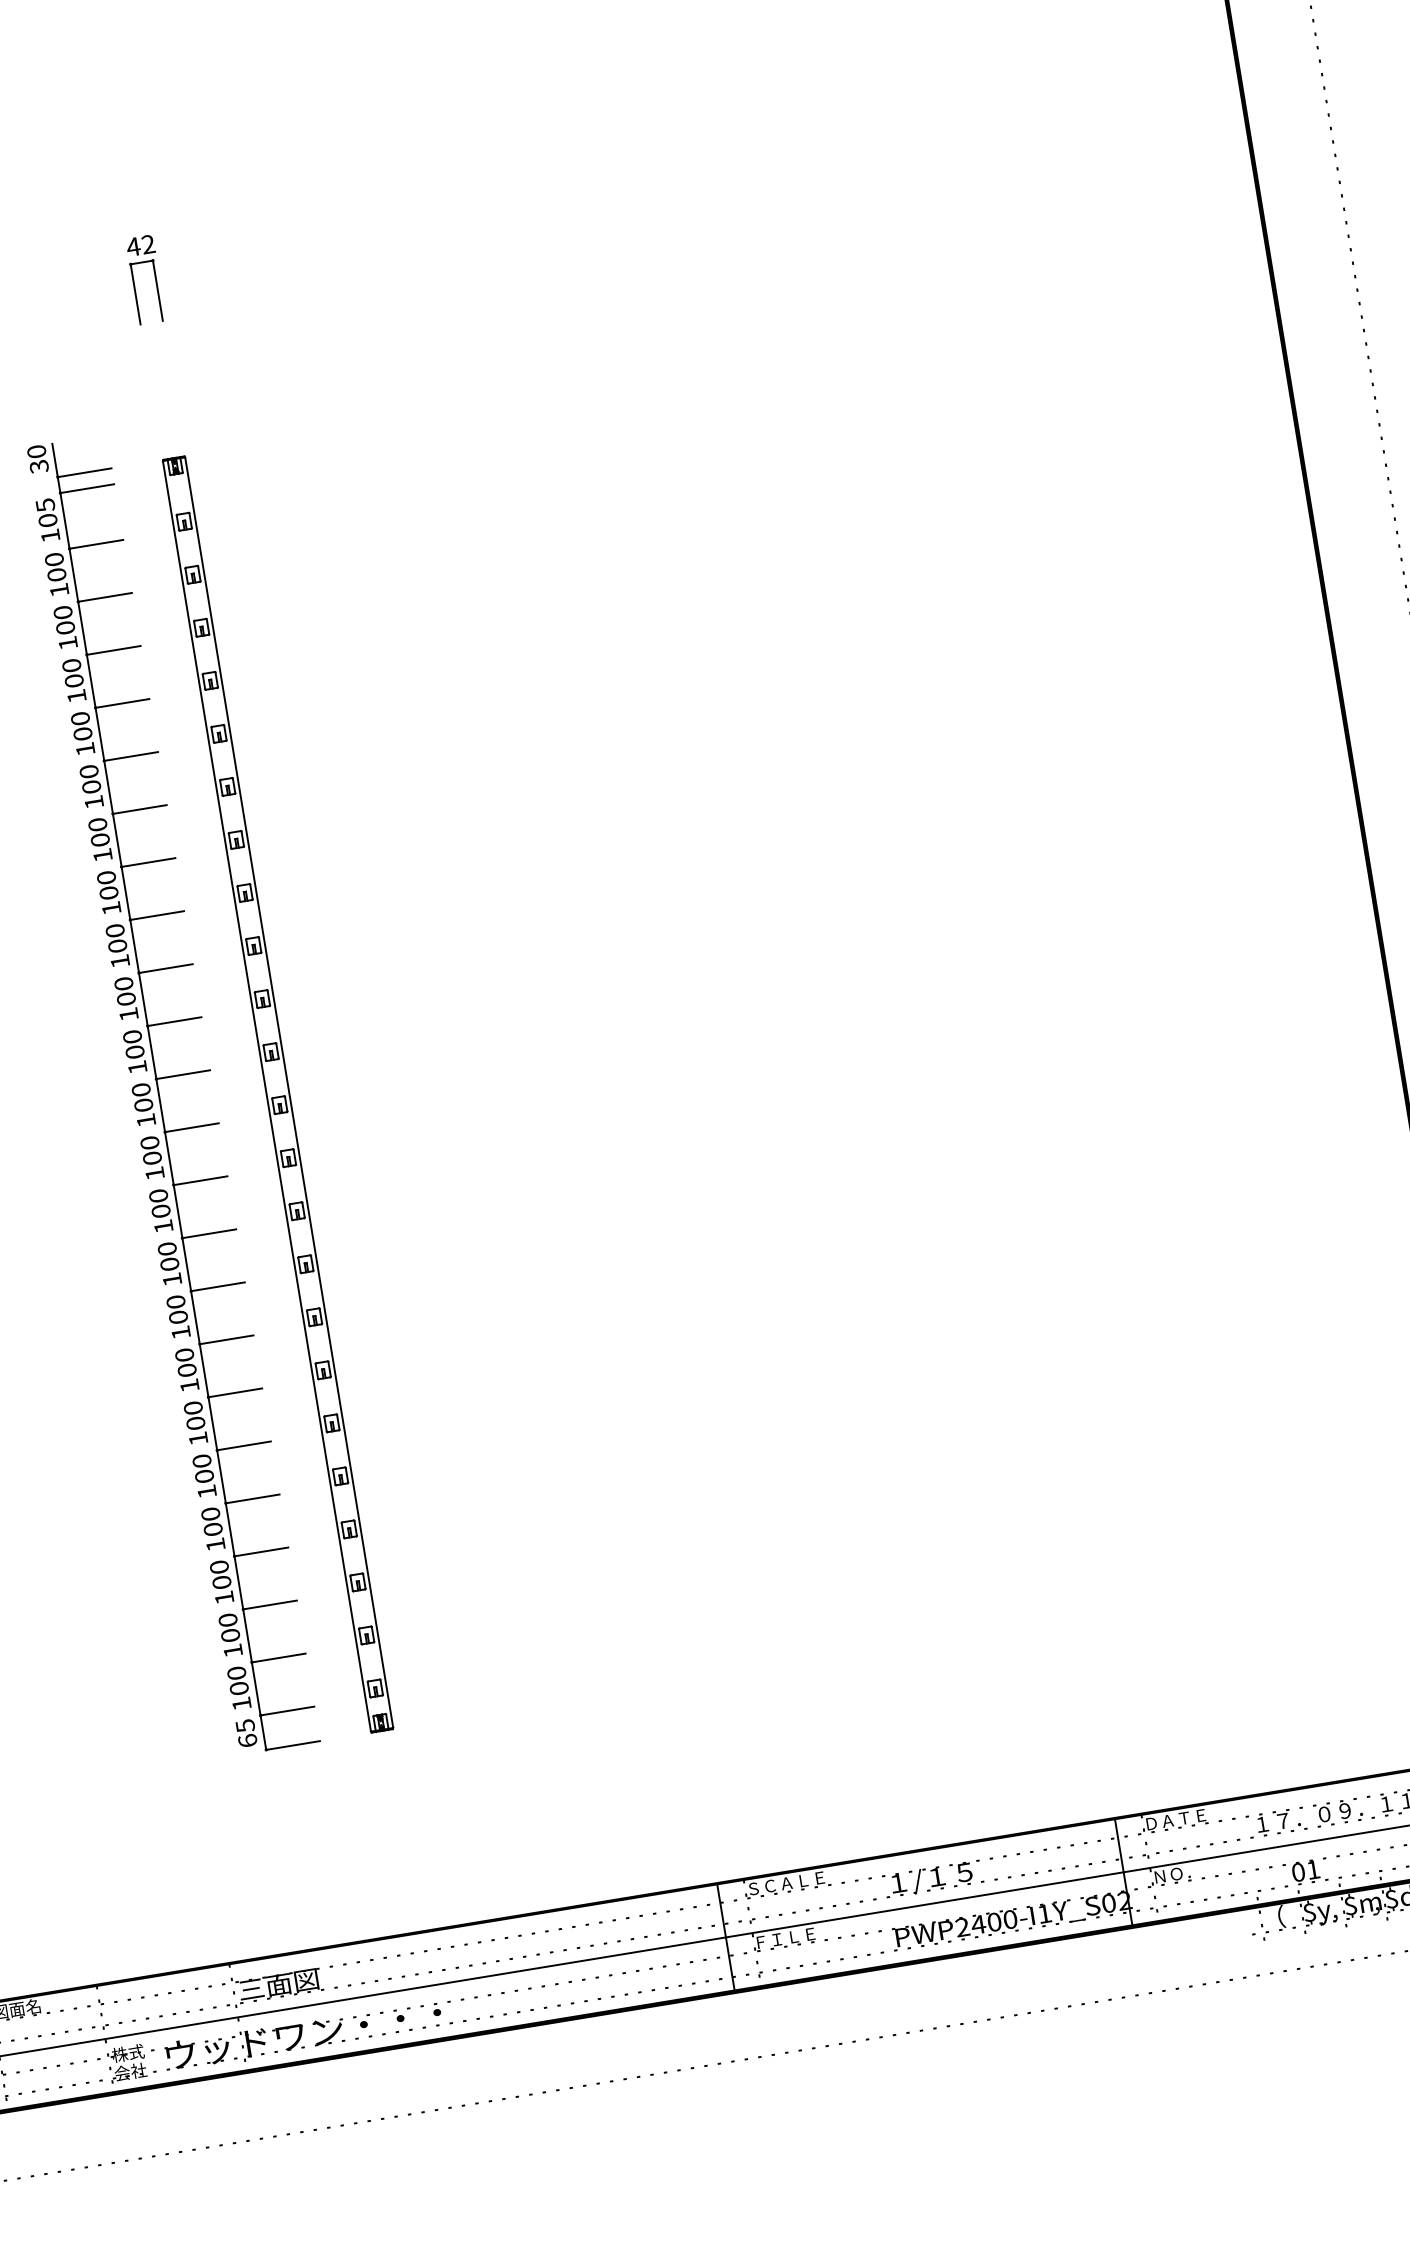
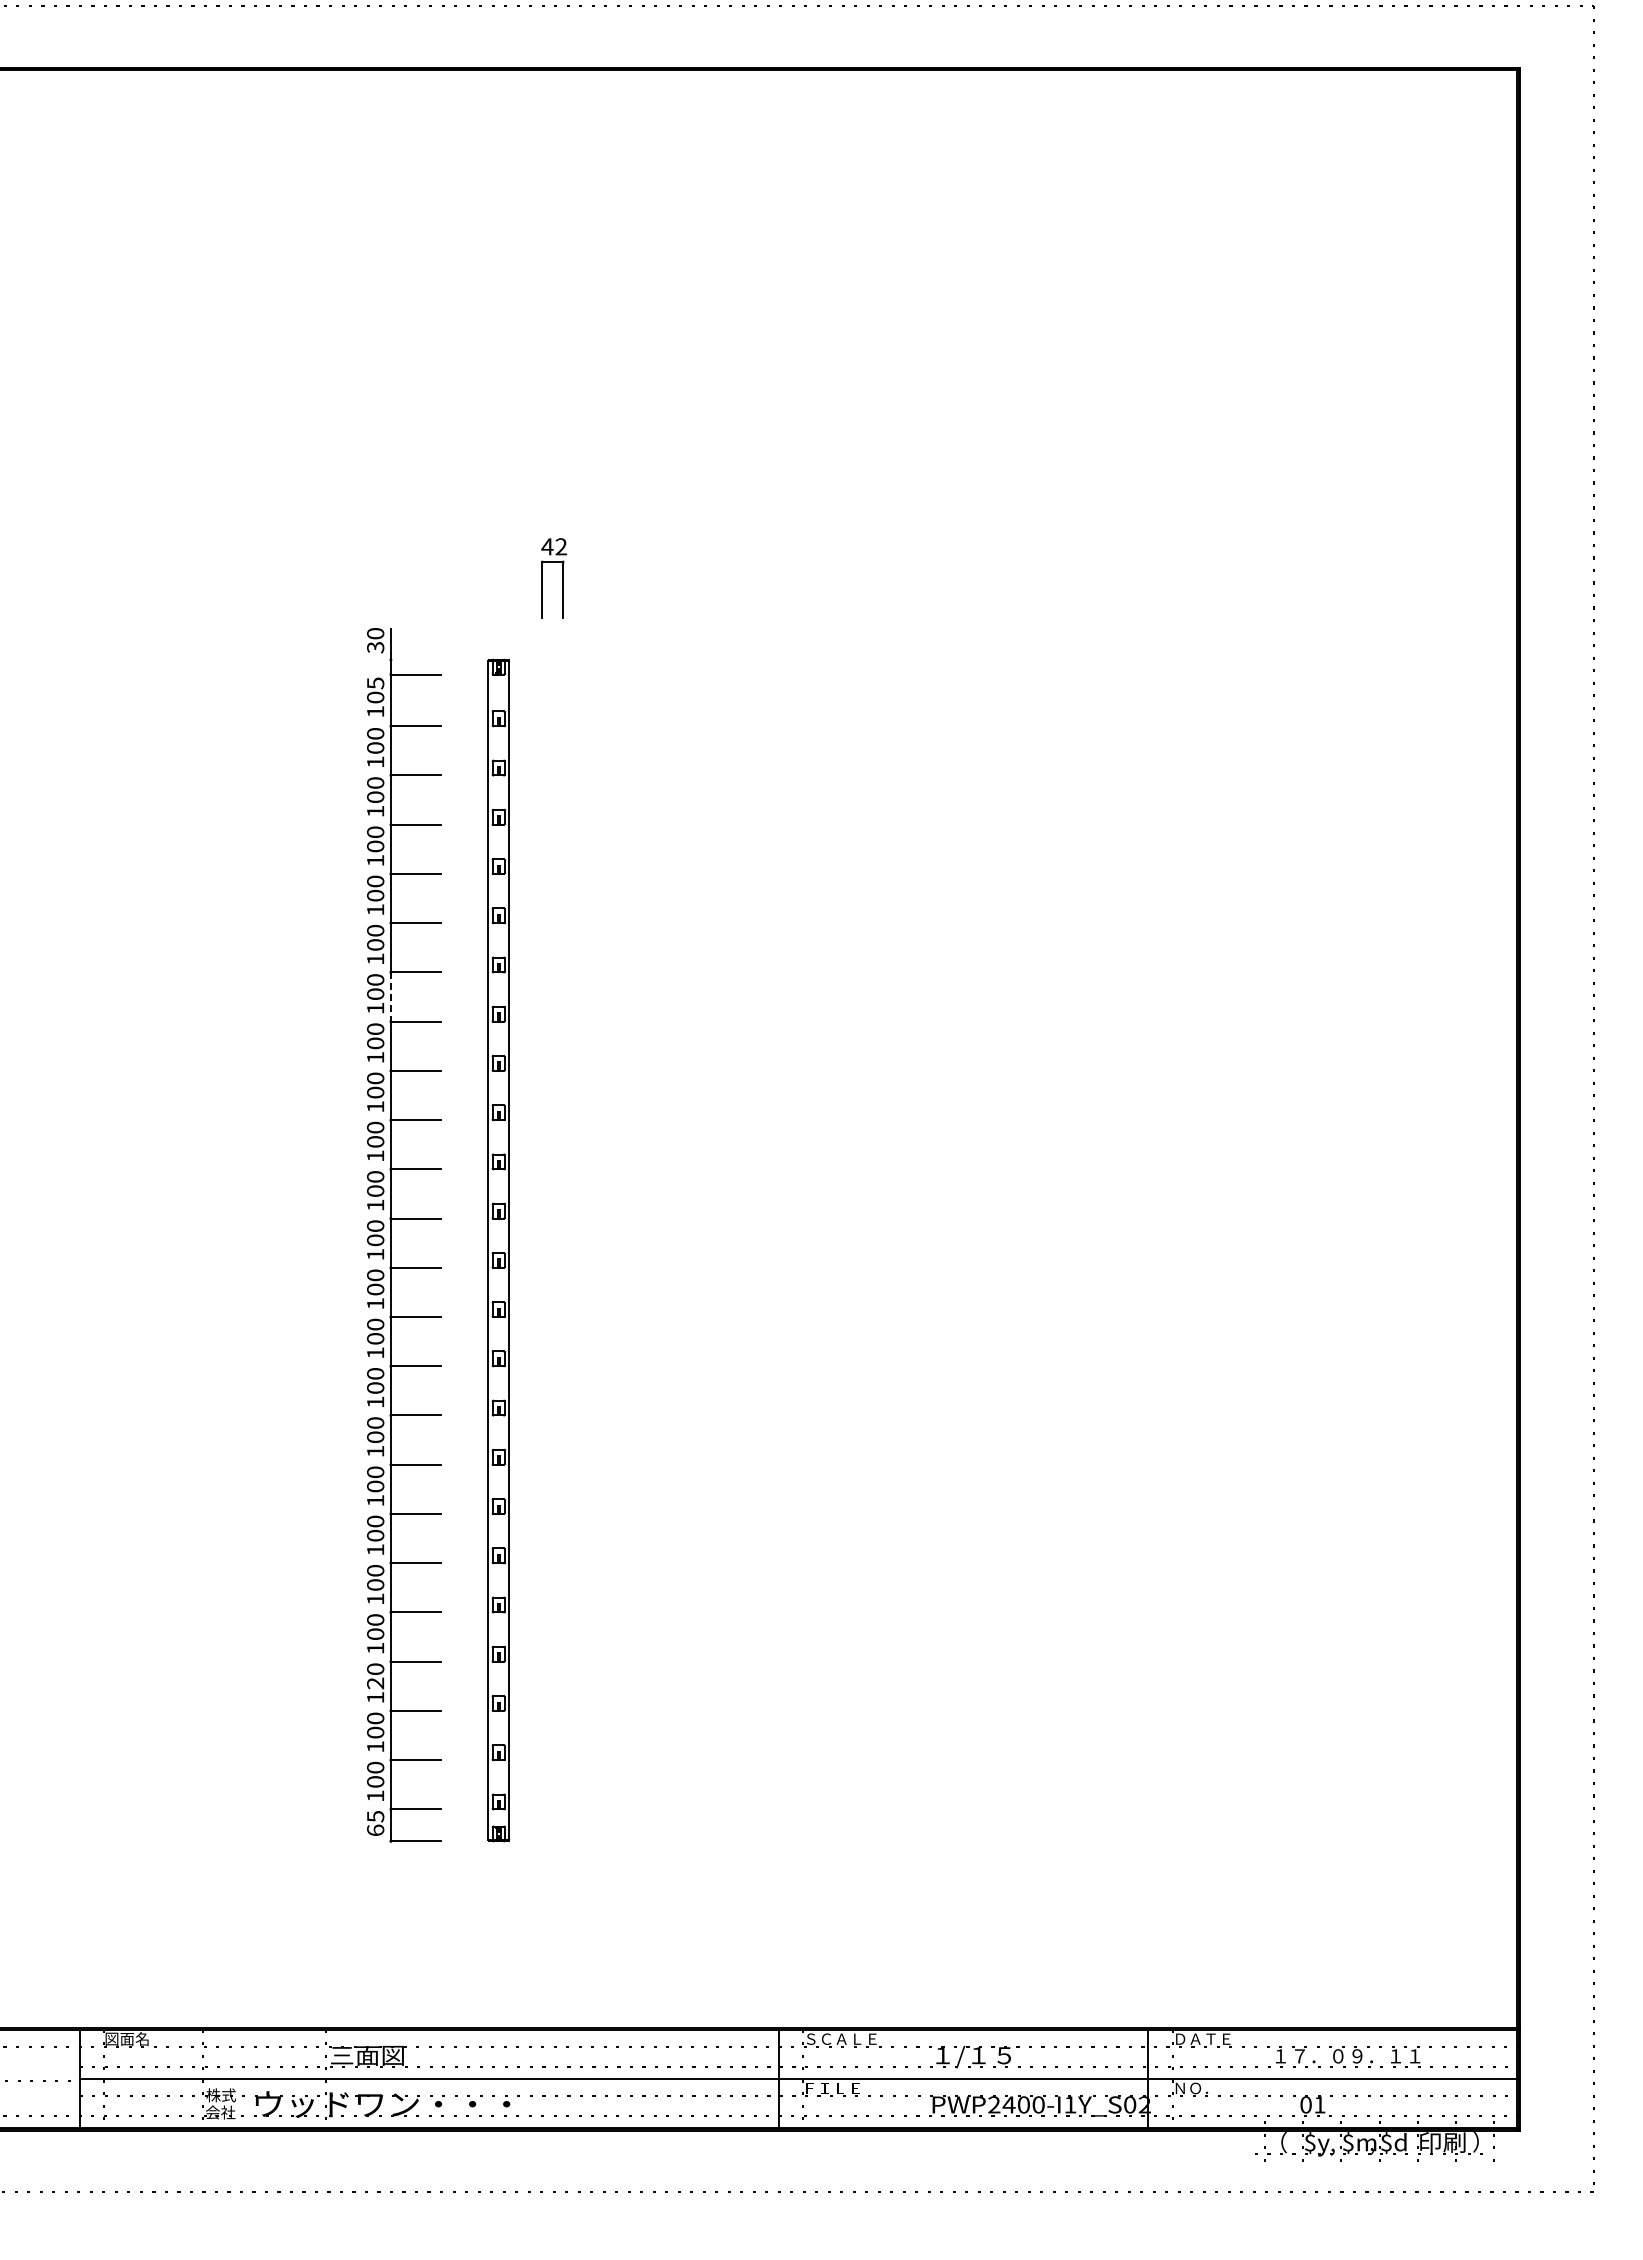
part: (155, 278) -> (562, 578), moved
line: (84, 472) -> (415, 659), removed
line: (116, 841) -> (390, 997), solid -> dashed
text: (221, 1582) -> (375, 1683), 100 -> 120

